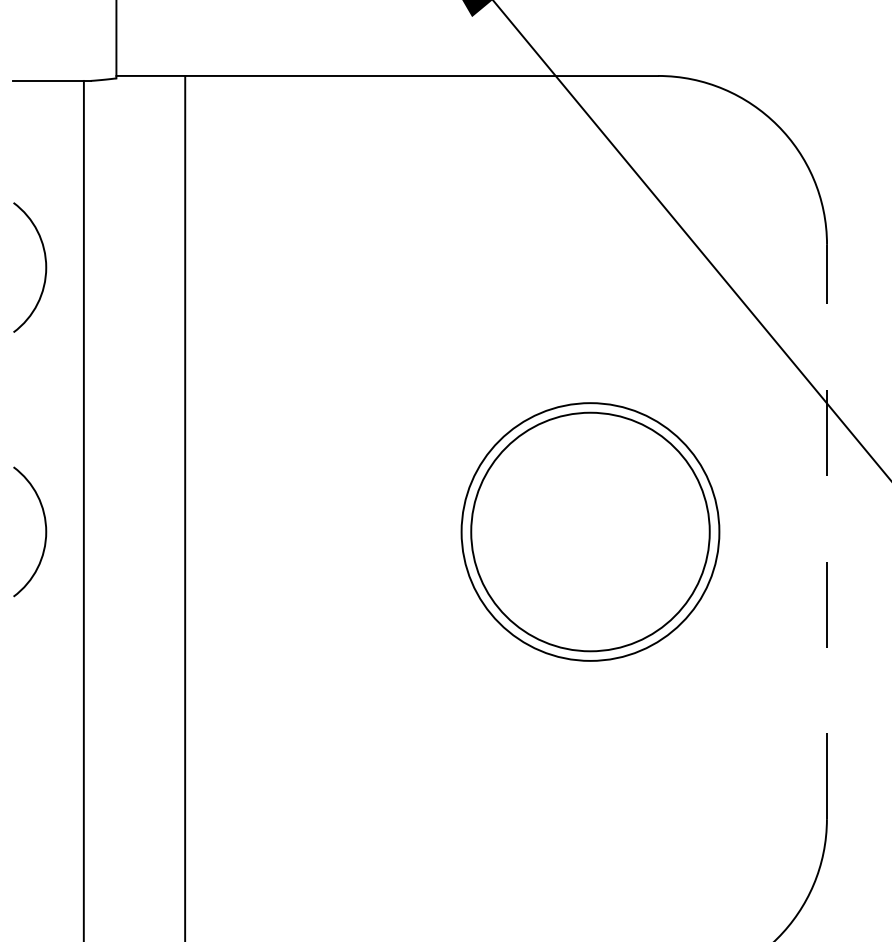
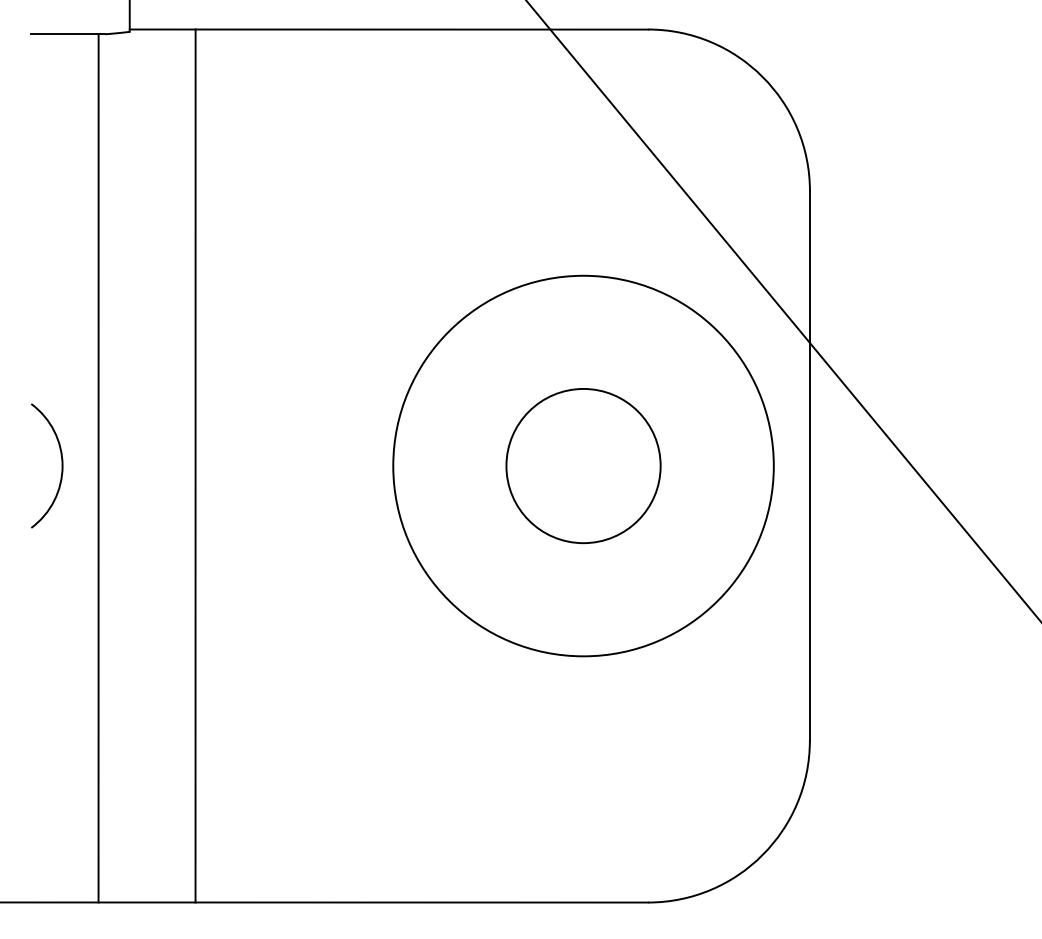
arc: (45, 267) -> (61, 212), removed
circle: (590, 531) -> (583, 465), size x0.62
circle: (590, 531) -> (583, 465), size x1.67
line: (826, 532) -> (809, 466), dashed -> solid

